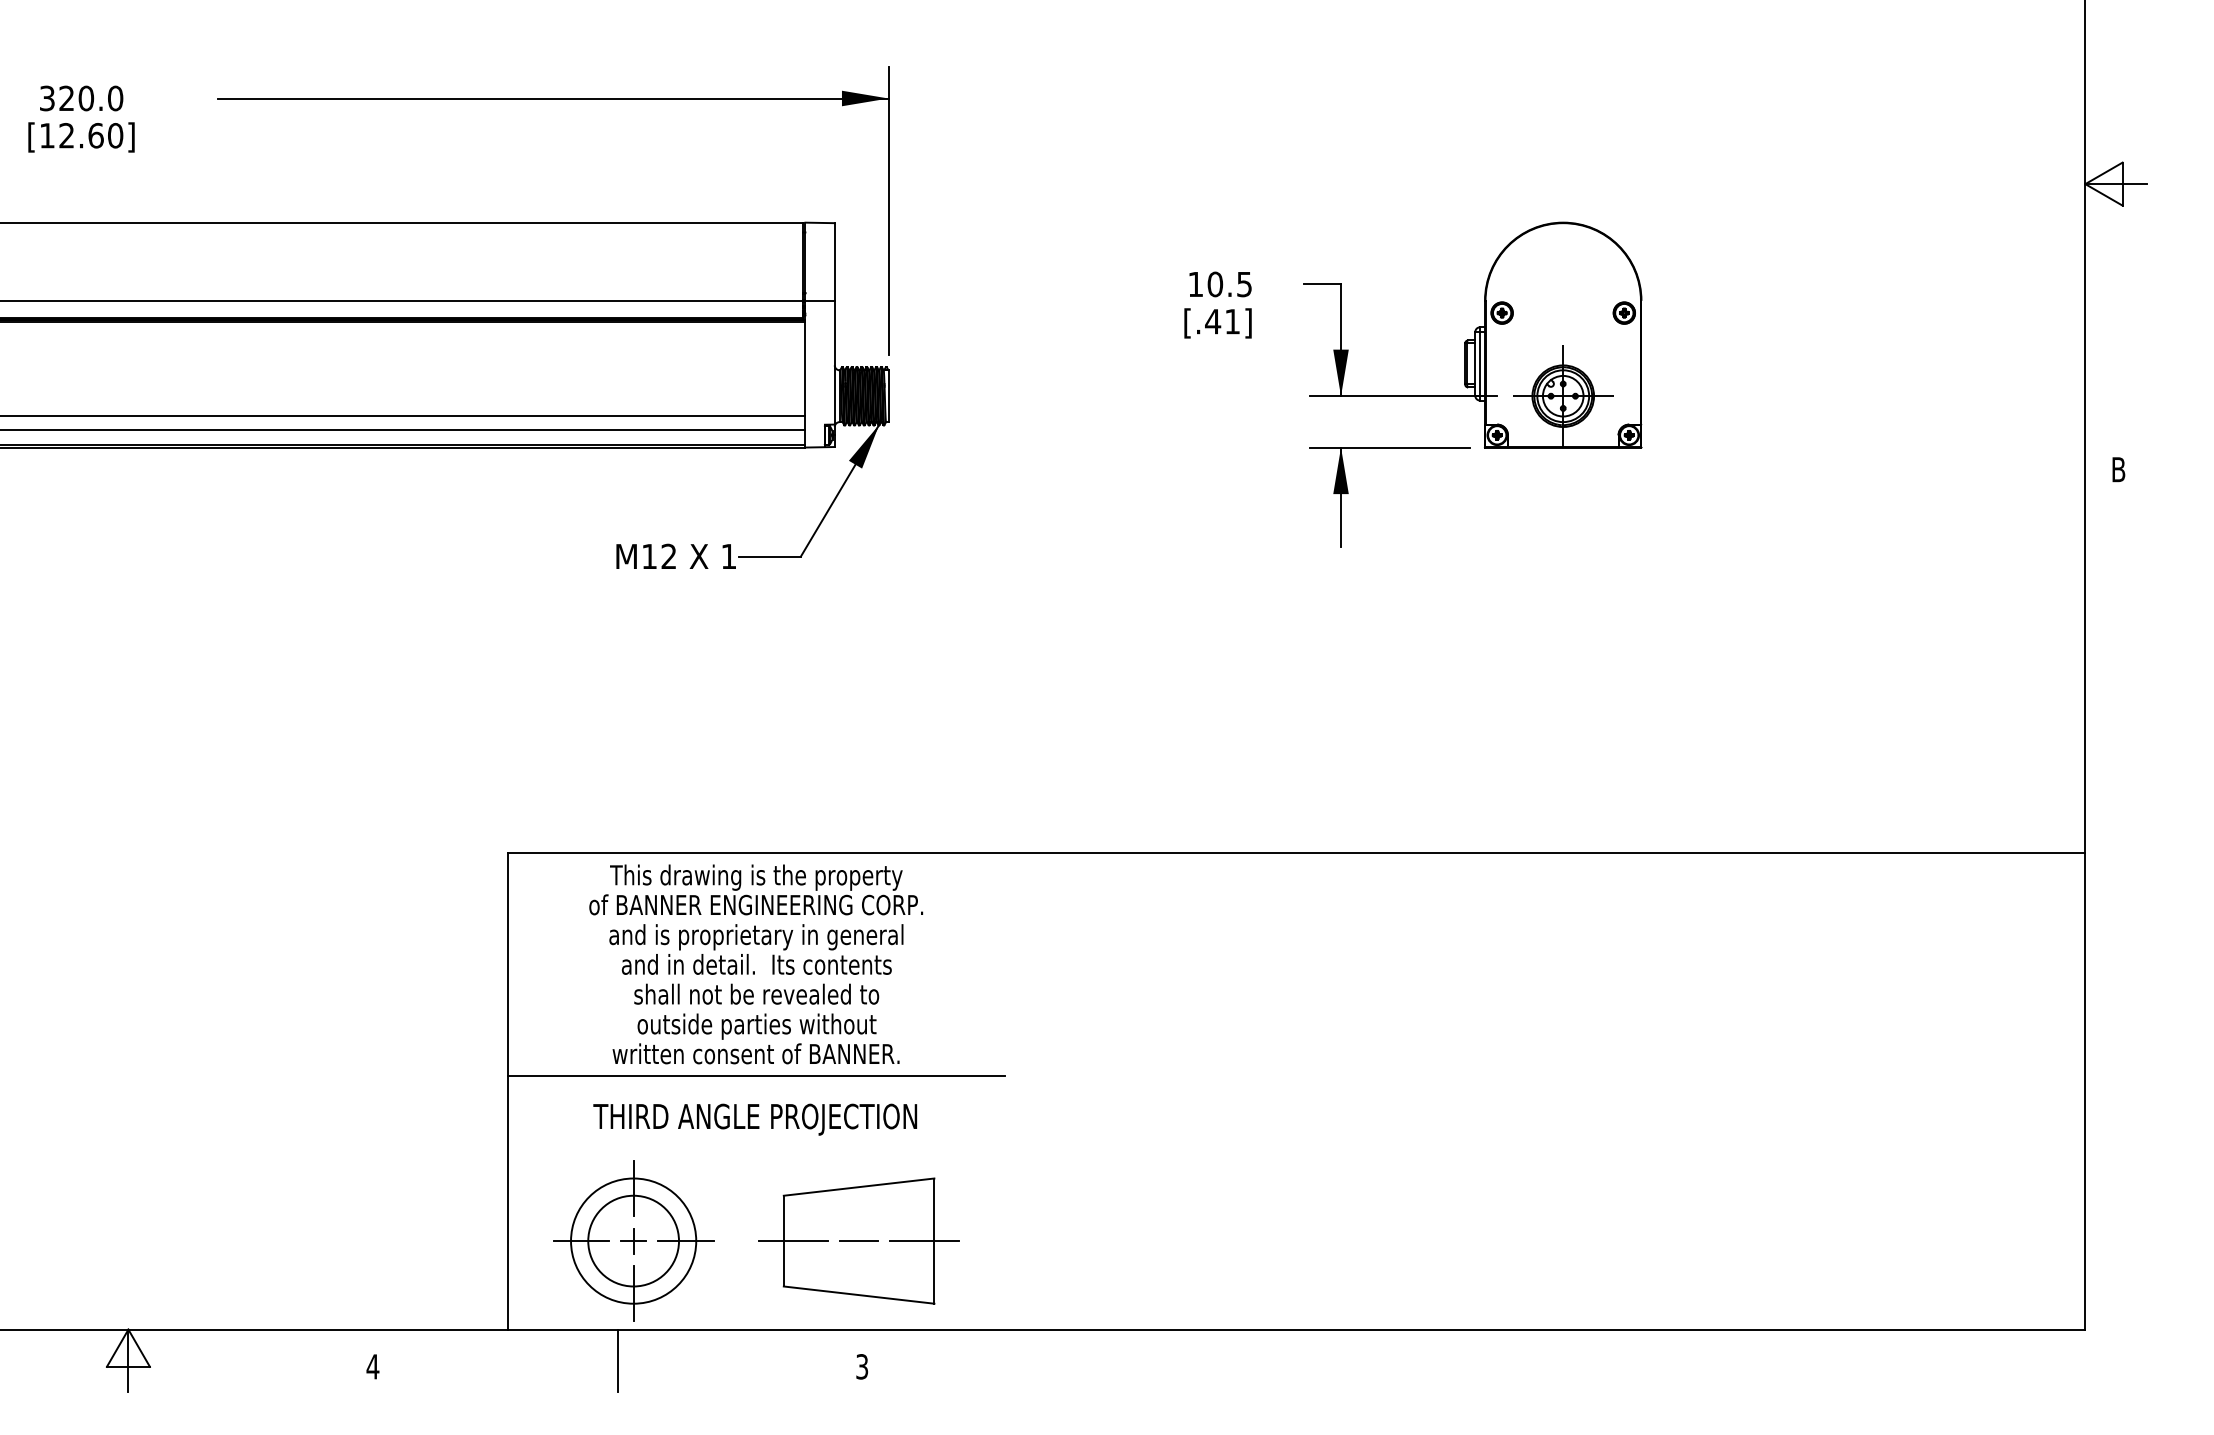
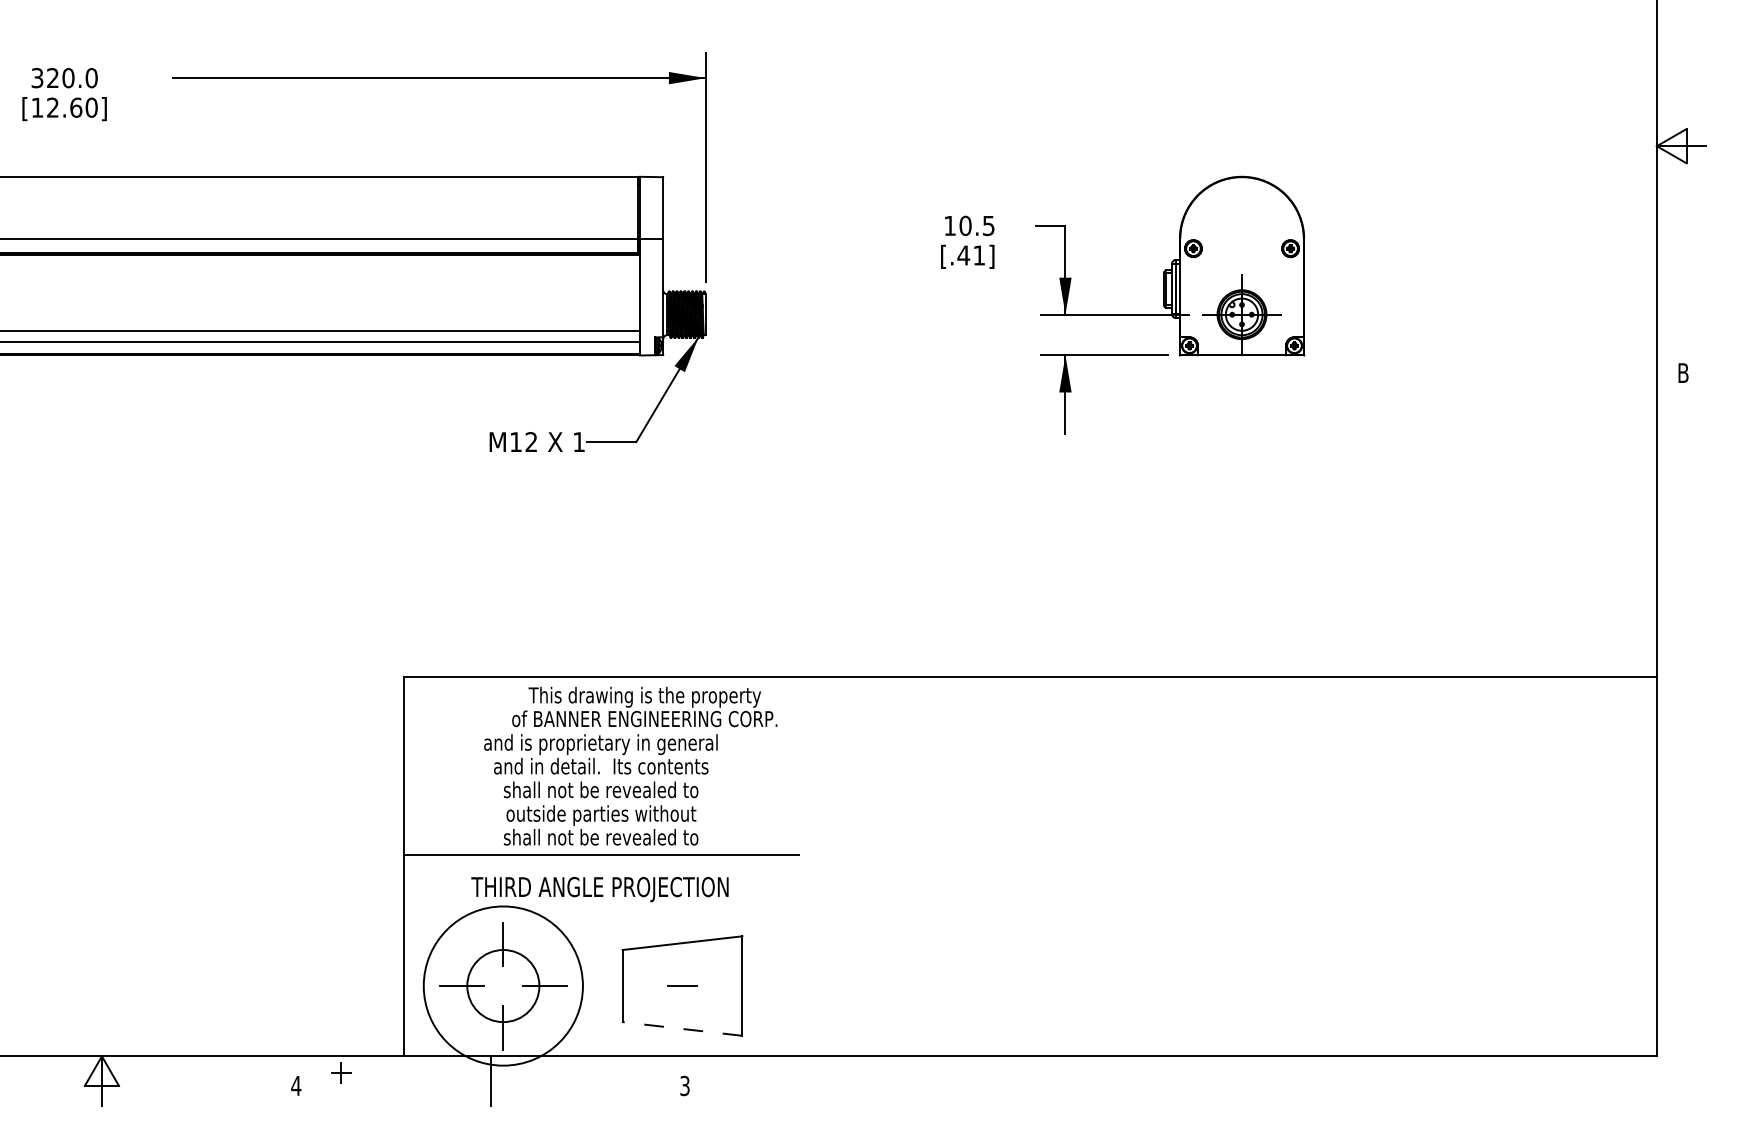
text: (755, 889) -> (644, 706), moved
text: (755, 1052) -> (600, 836), written consent of BANNER. -> shall not be revealed to
circle: (633, 1240) -> (503, 985), size x1.6
part: (633, 1240) -> (341, 1072), moved
line: (792, 1241) -> (629, 986), removed
line: (924, 1241) -> (734, 986), removed
line: (859, 1294) -> (682, 1028), solid -> dashed

